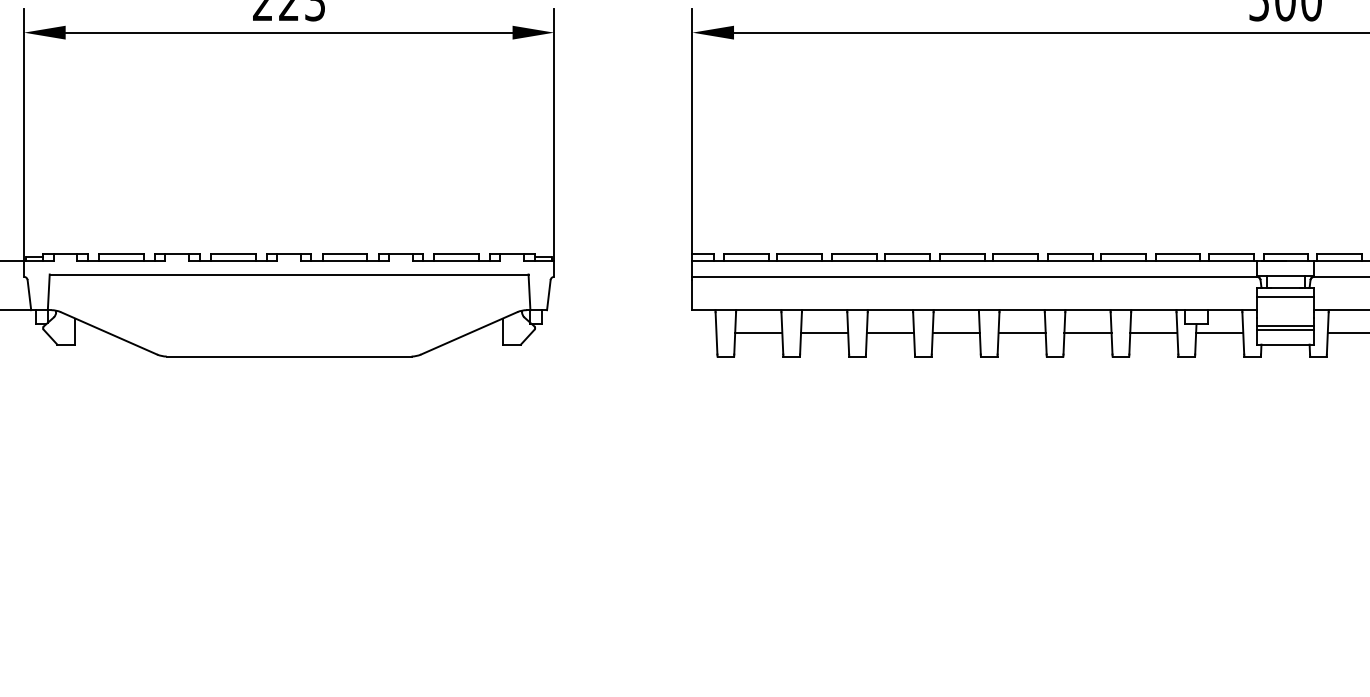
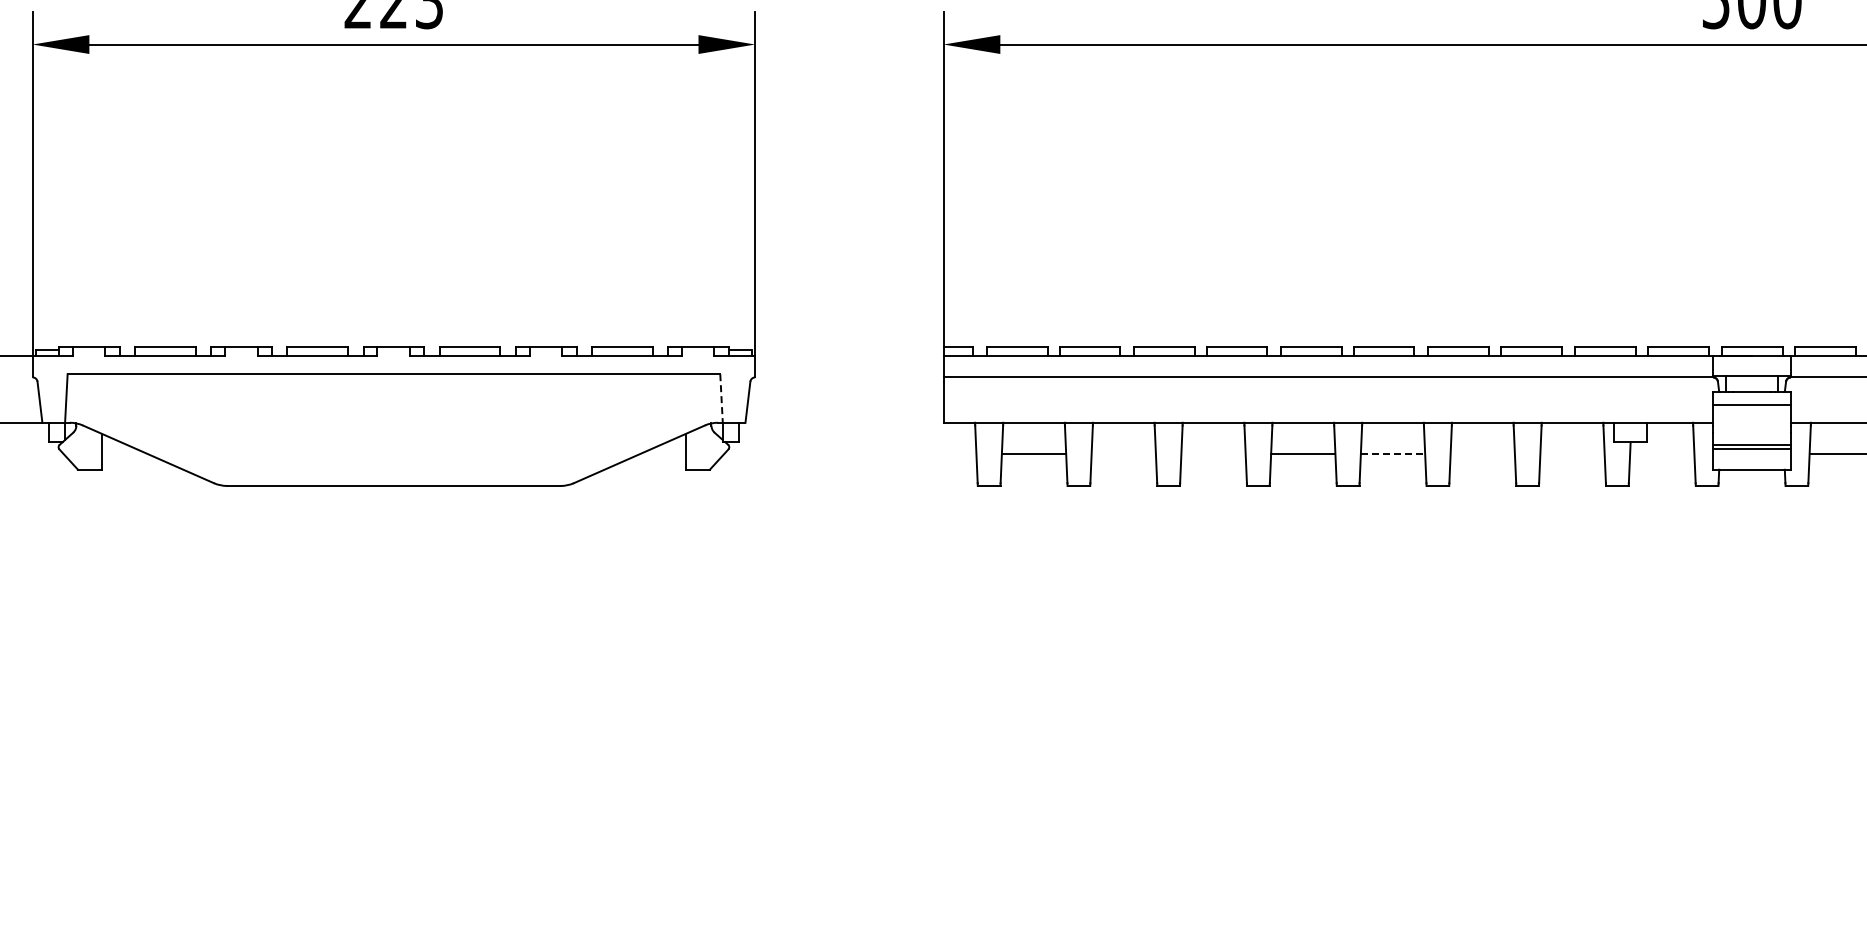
line: (529, 292) -> (721, 398), solid -> dashed
line: (824, 332) -> (1123, 453), removed
line: (890, 332) -> (1213, 453), removed
line: (1022, 332) -> (1393, 453), solid -> dashed
line: (1087, 332) -> (1482, 453), removed
line: (1153, 332) -> (1572, 453), removed
line: (1219, 332) -> (1662, 453), removed

